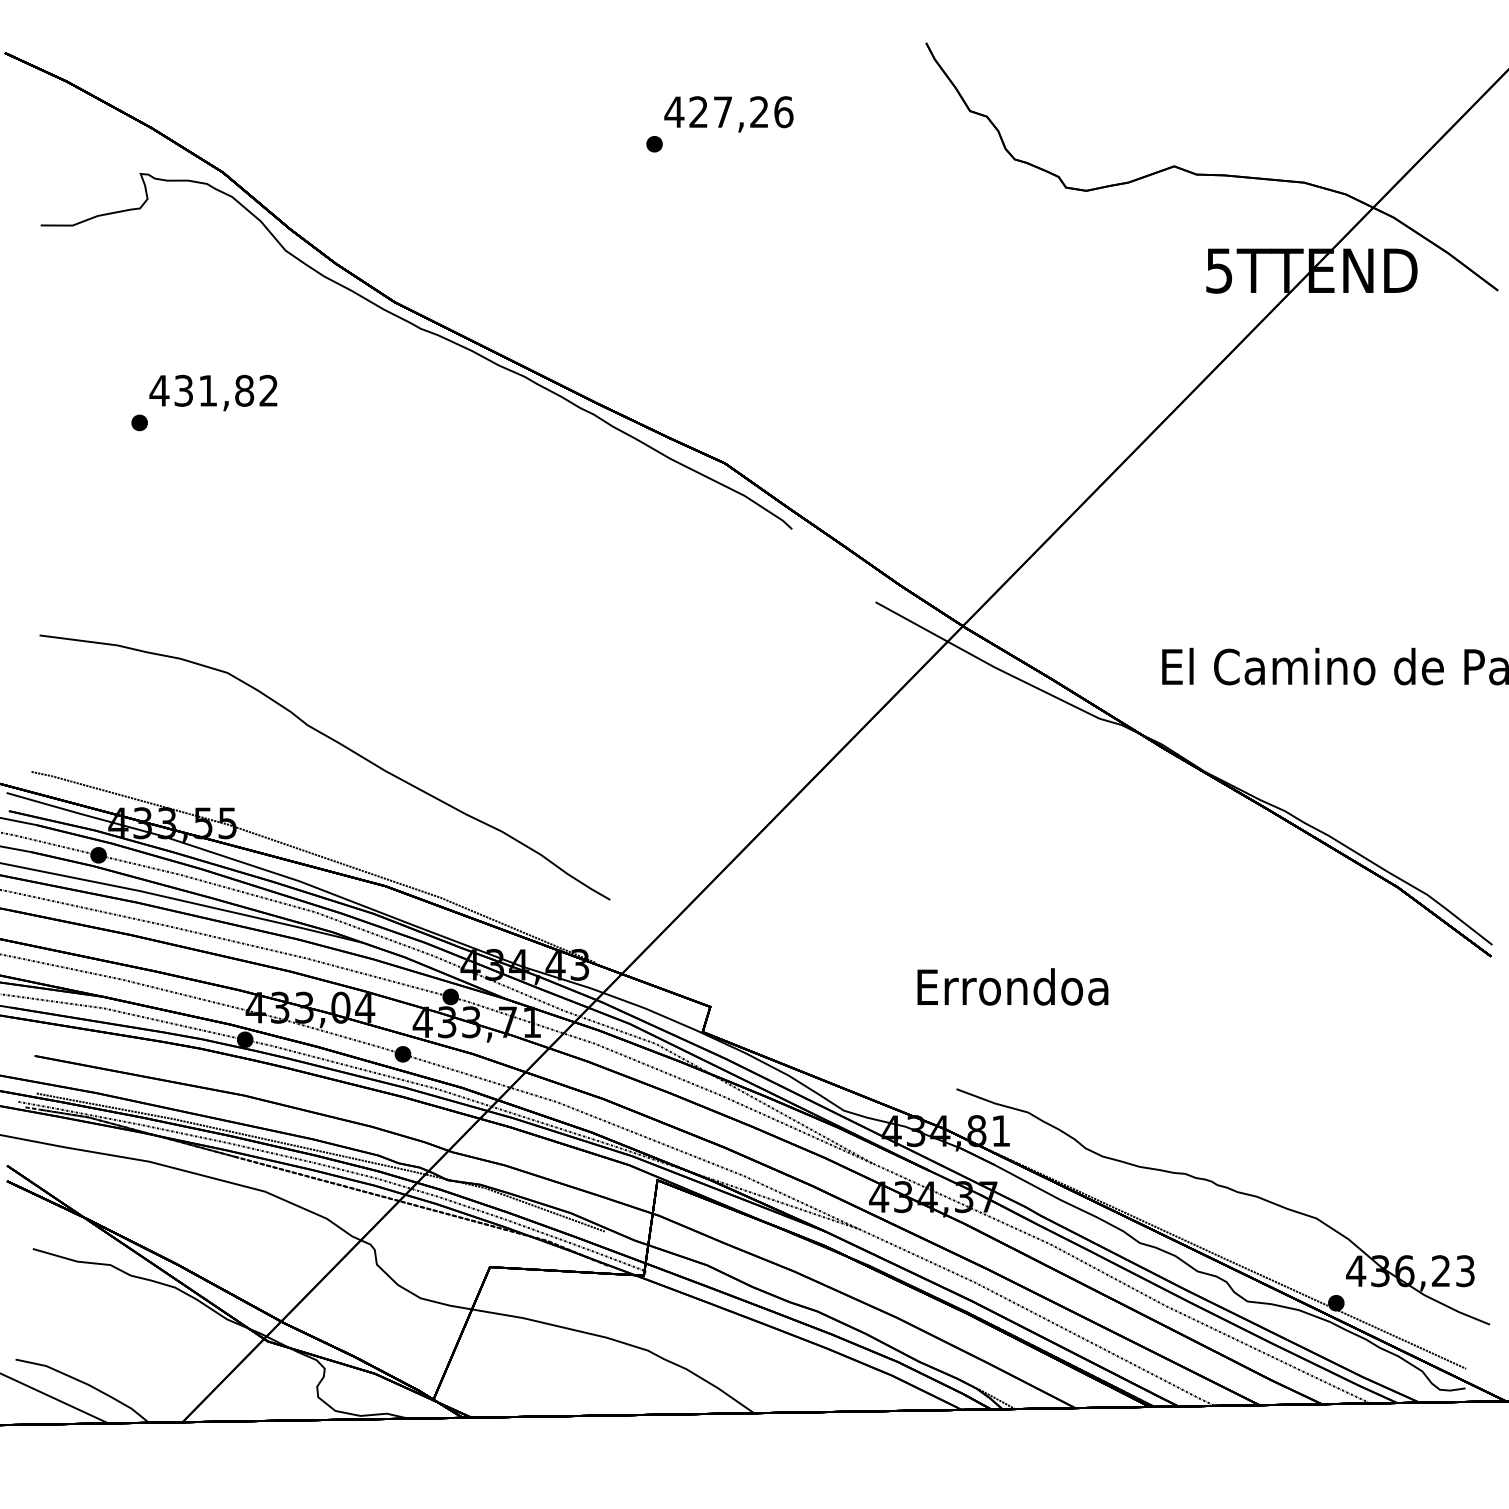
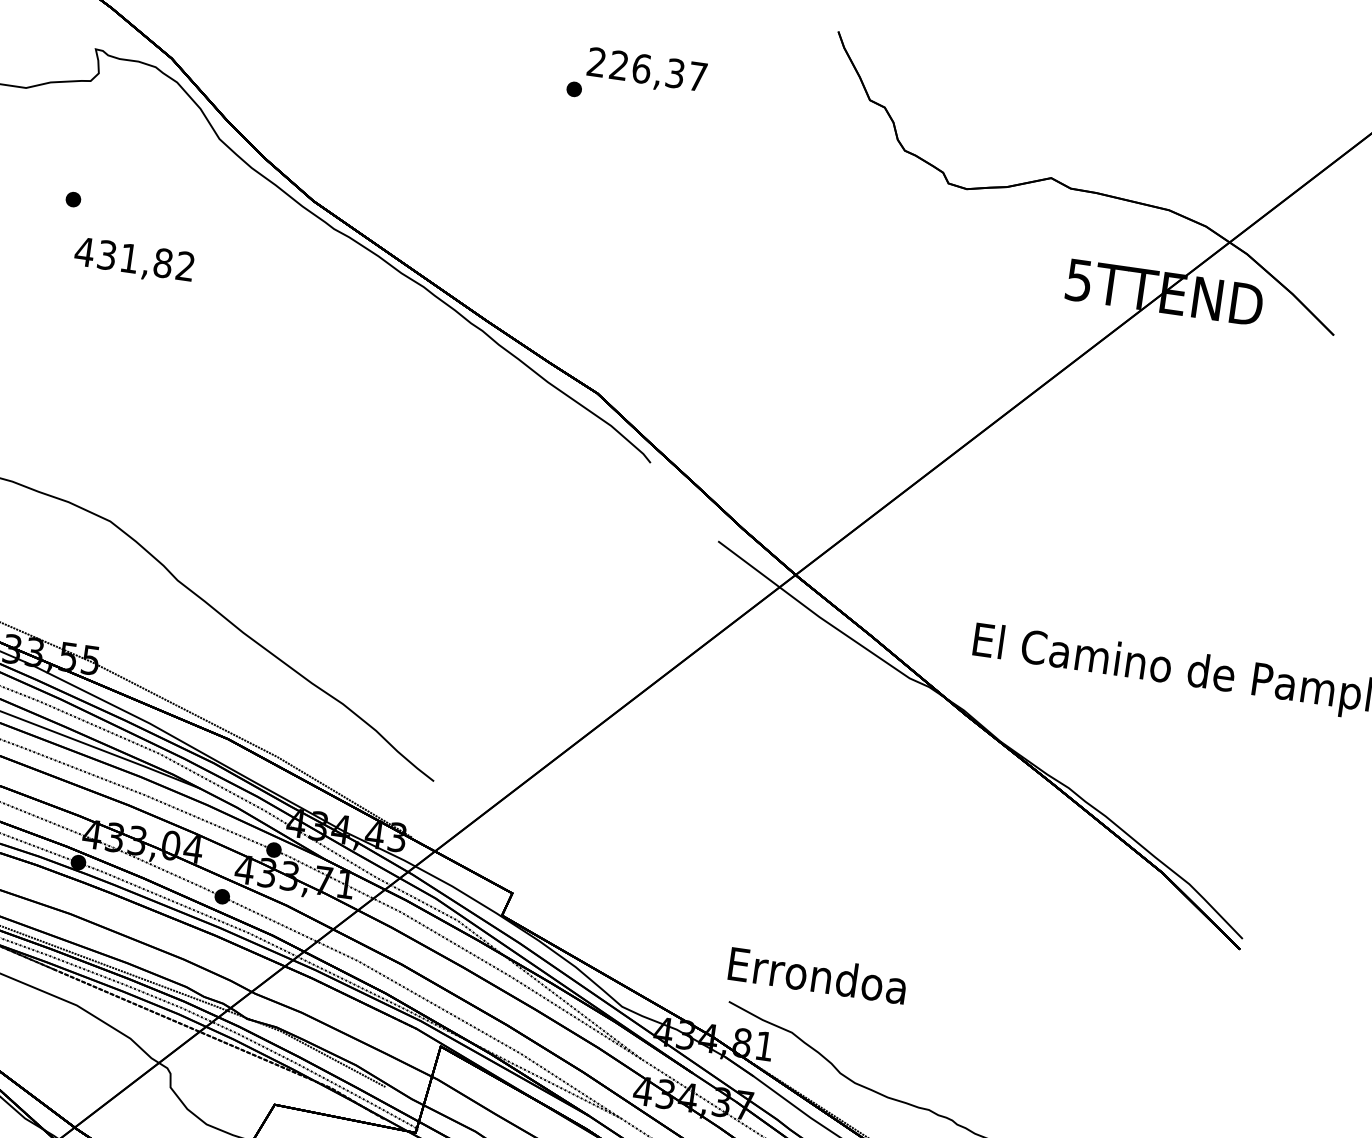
text: (728, 112) -> (646, 69), 427,26 -> 226,37
part: (139, 422) -> (73, 199), moved
text: (1012, 986) -> (817, 975), moved

